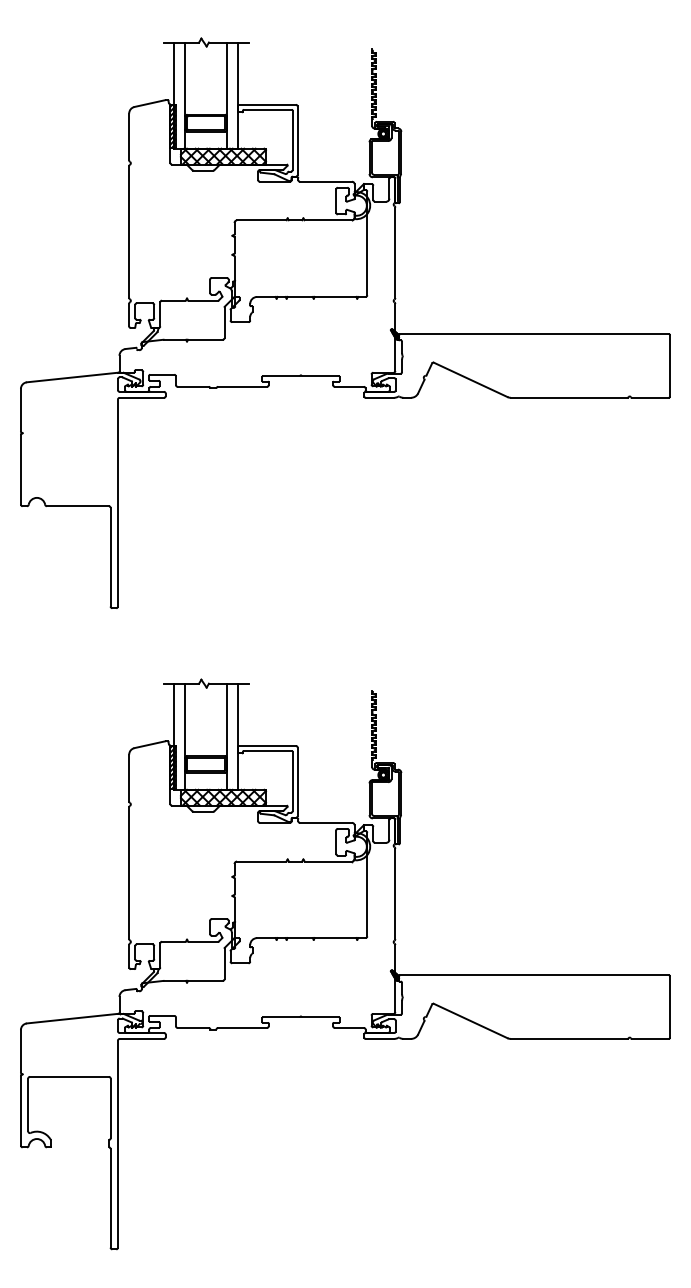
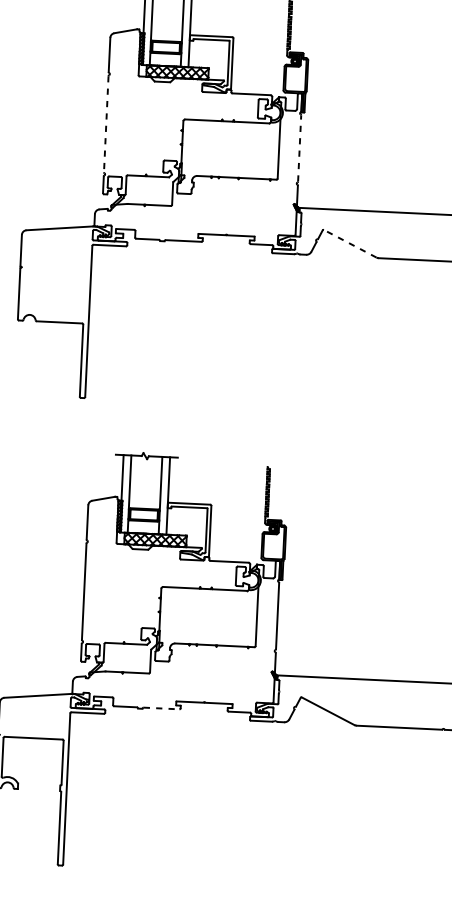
line: (129, 232) -> (106, 124), solid -> dashed
line: (395, 252) -> (299, 148), solid -> dashed
line: (470, 379) -> (350, 243), solid -> dashed
line: (243, 1027) -> (162, 708), solid -> dashed

